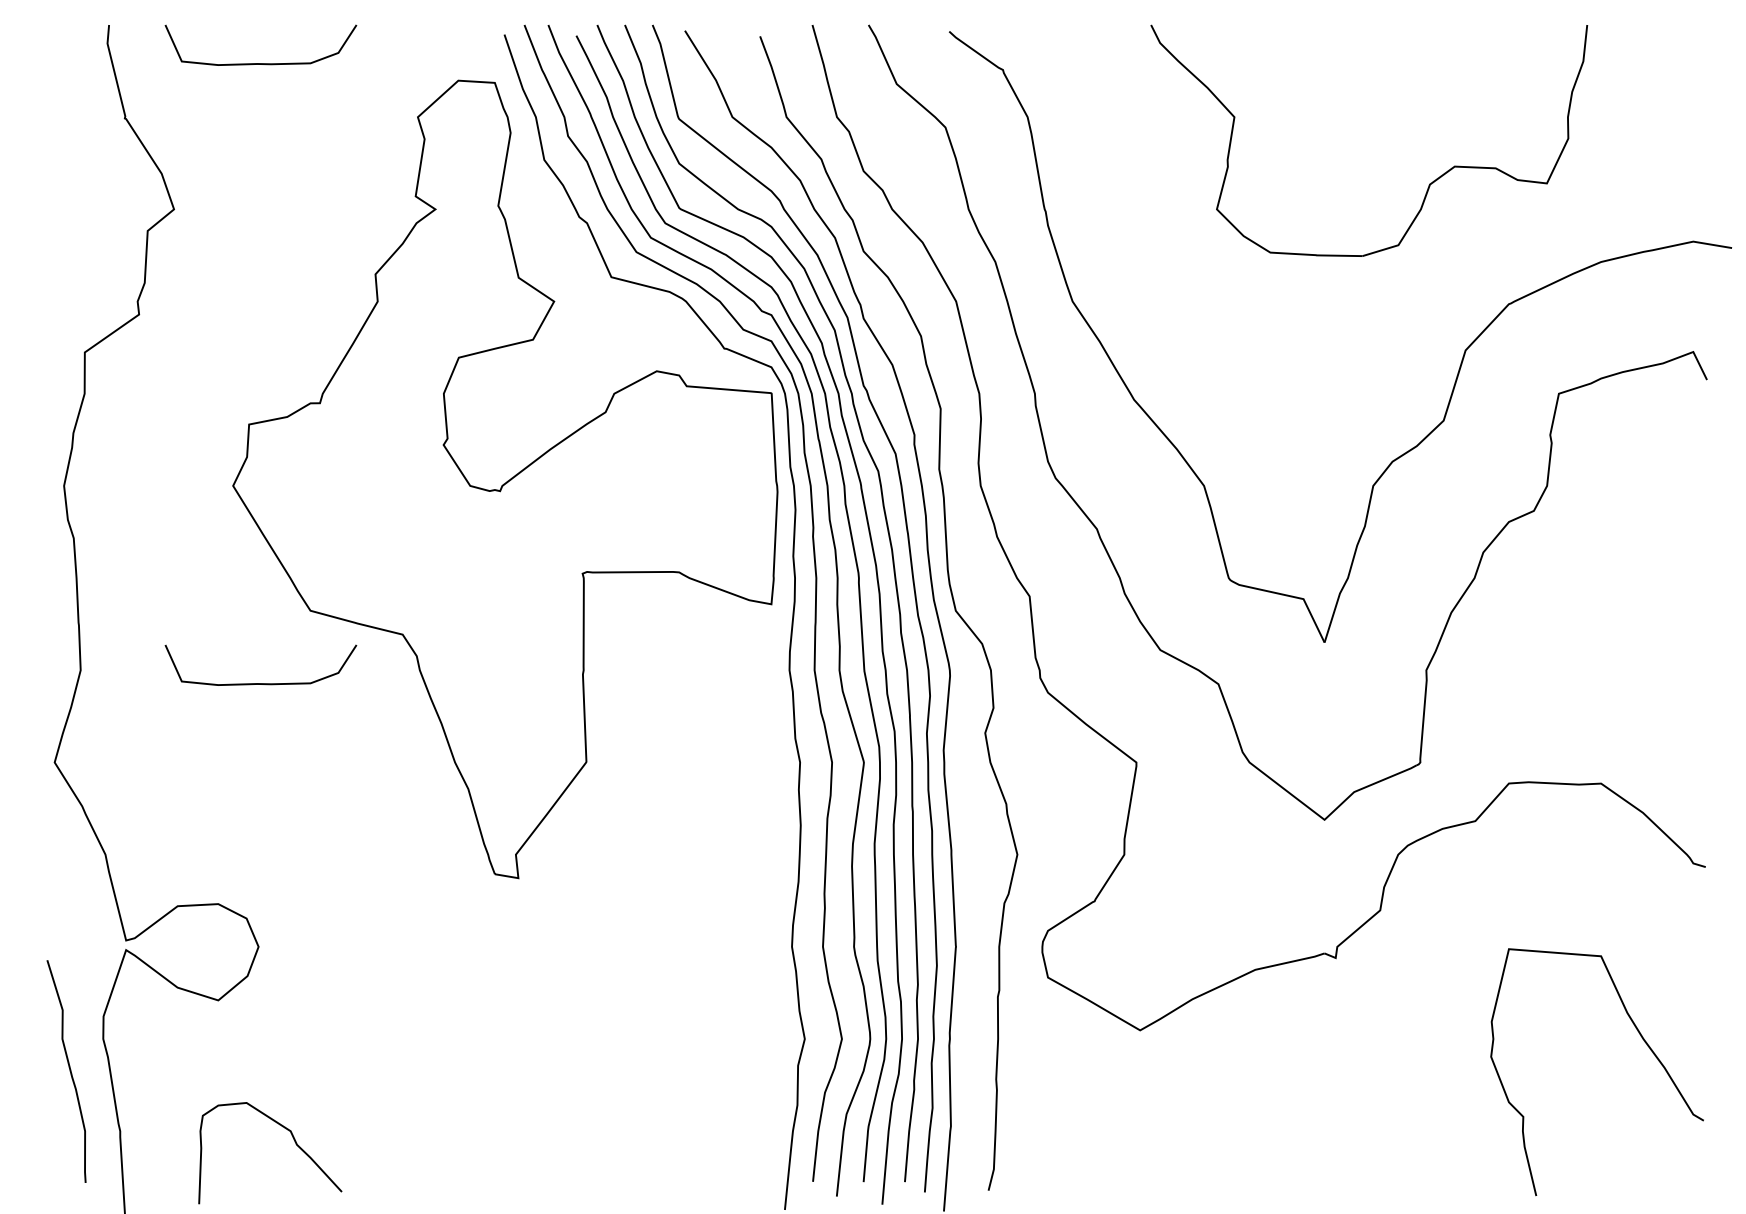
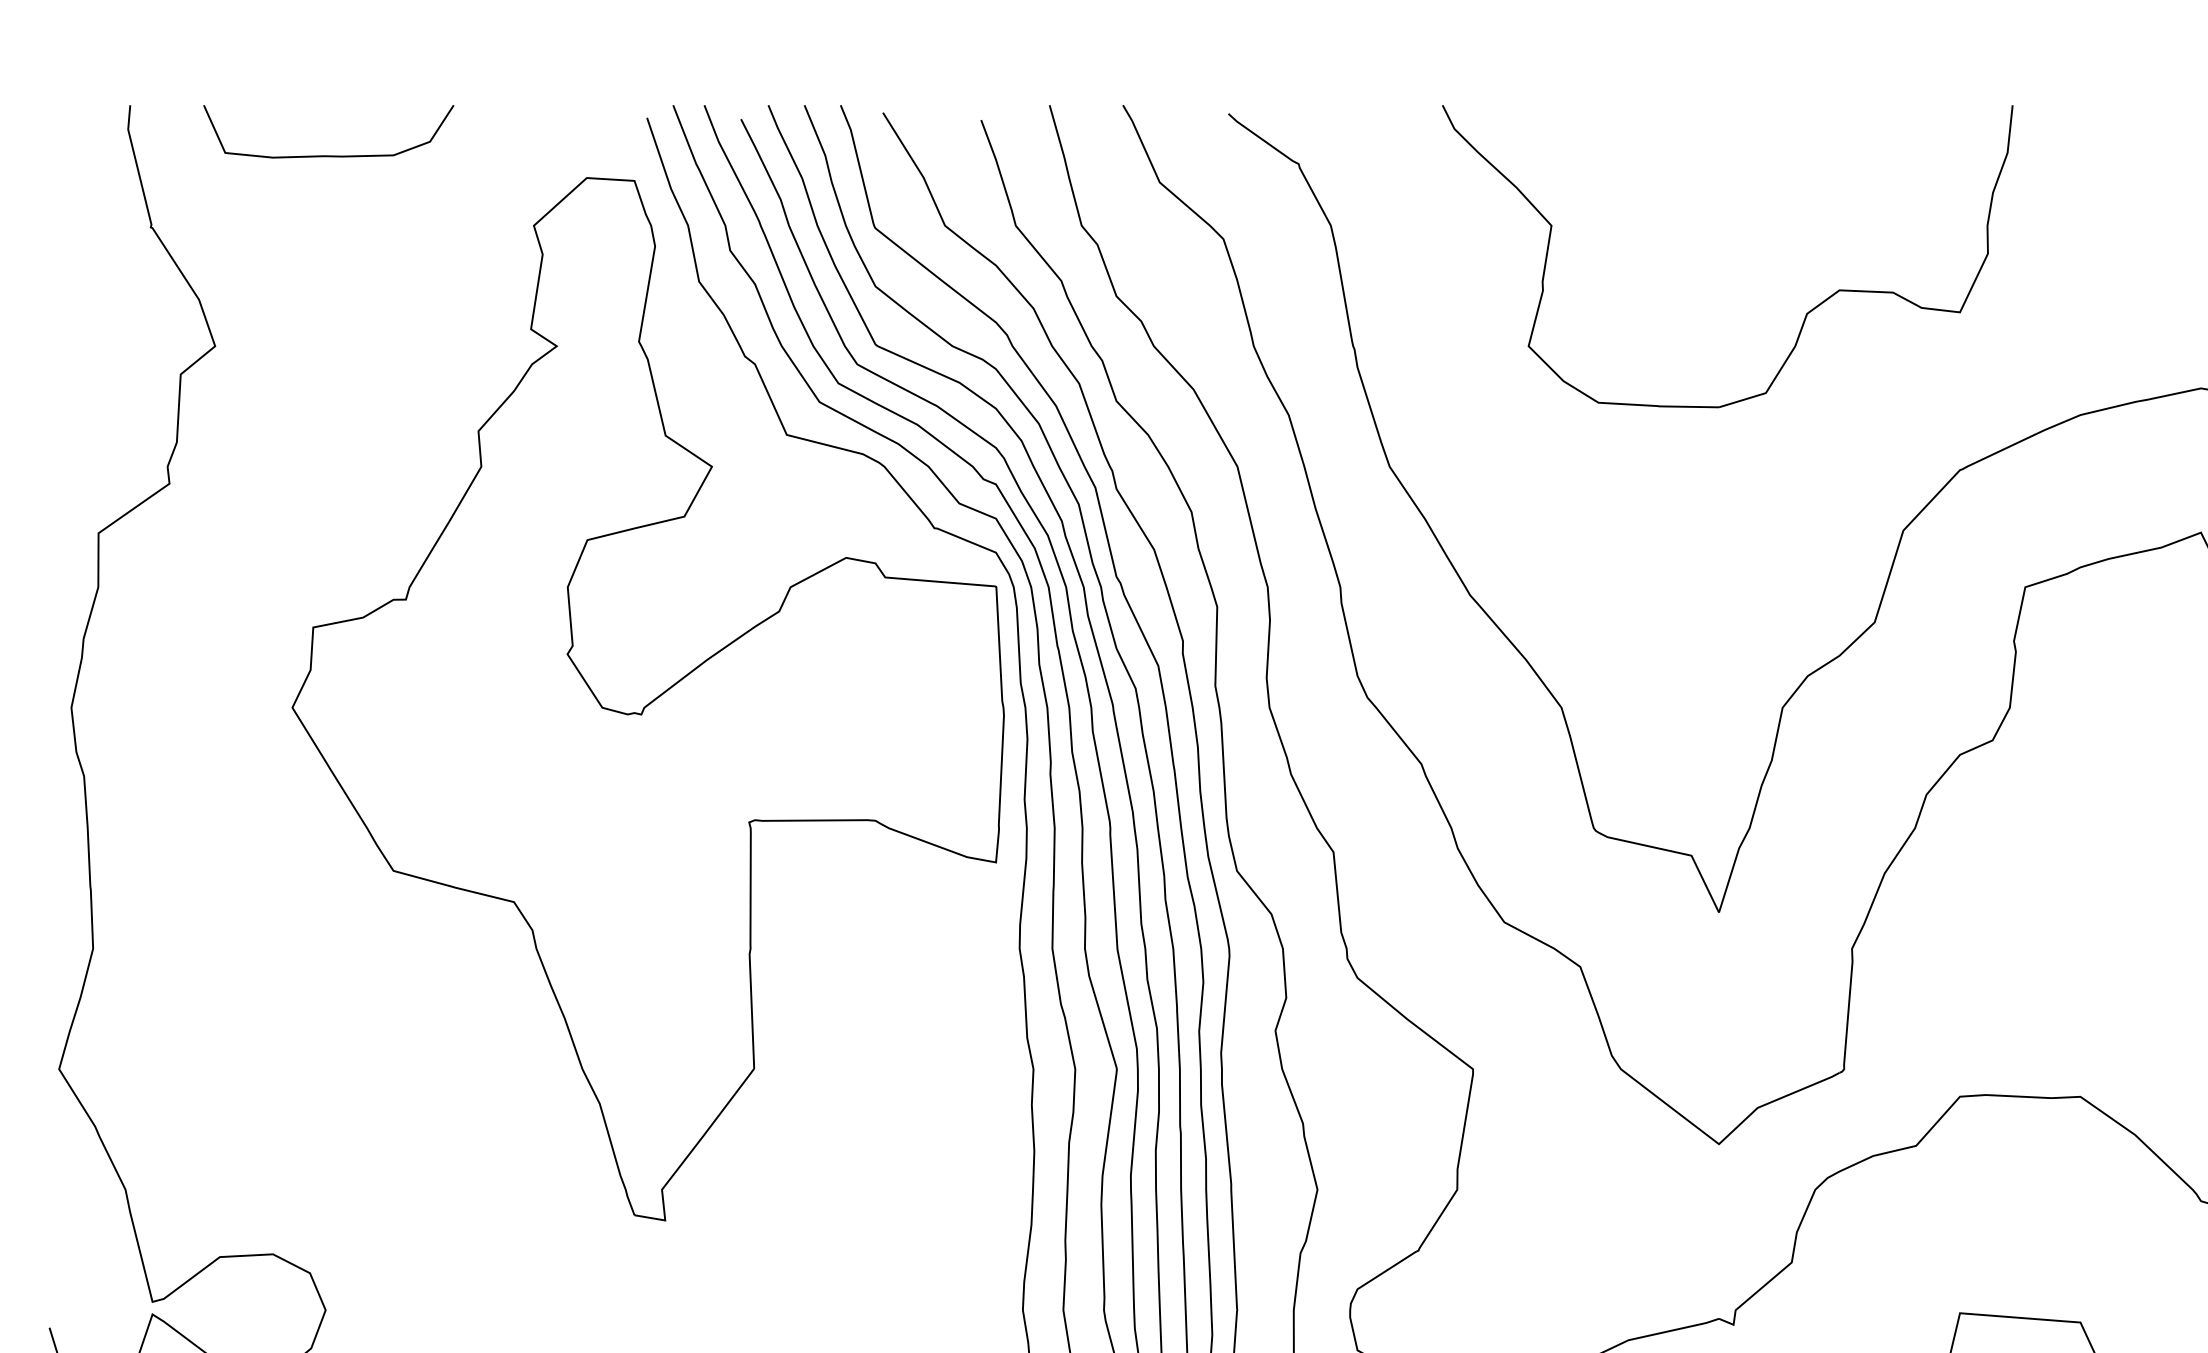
part: (1429, 183) -> (1806, 312), moved
curve: (260, 683) -> (328, 965), removed

